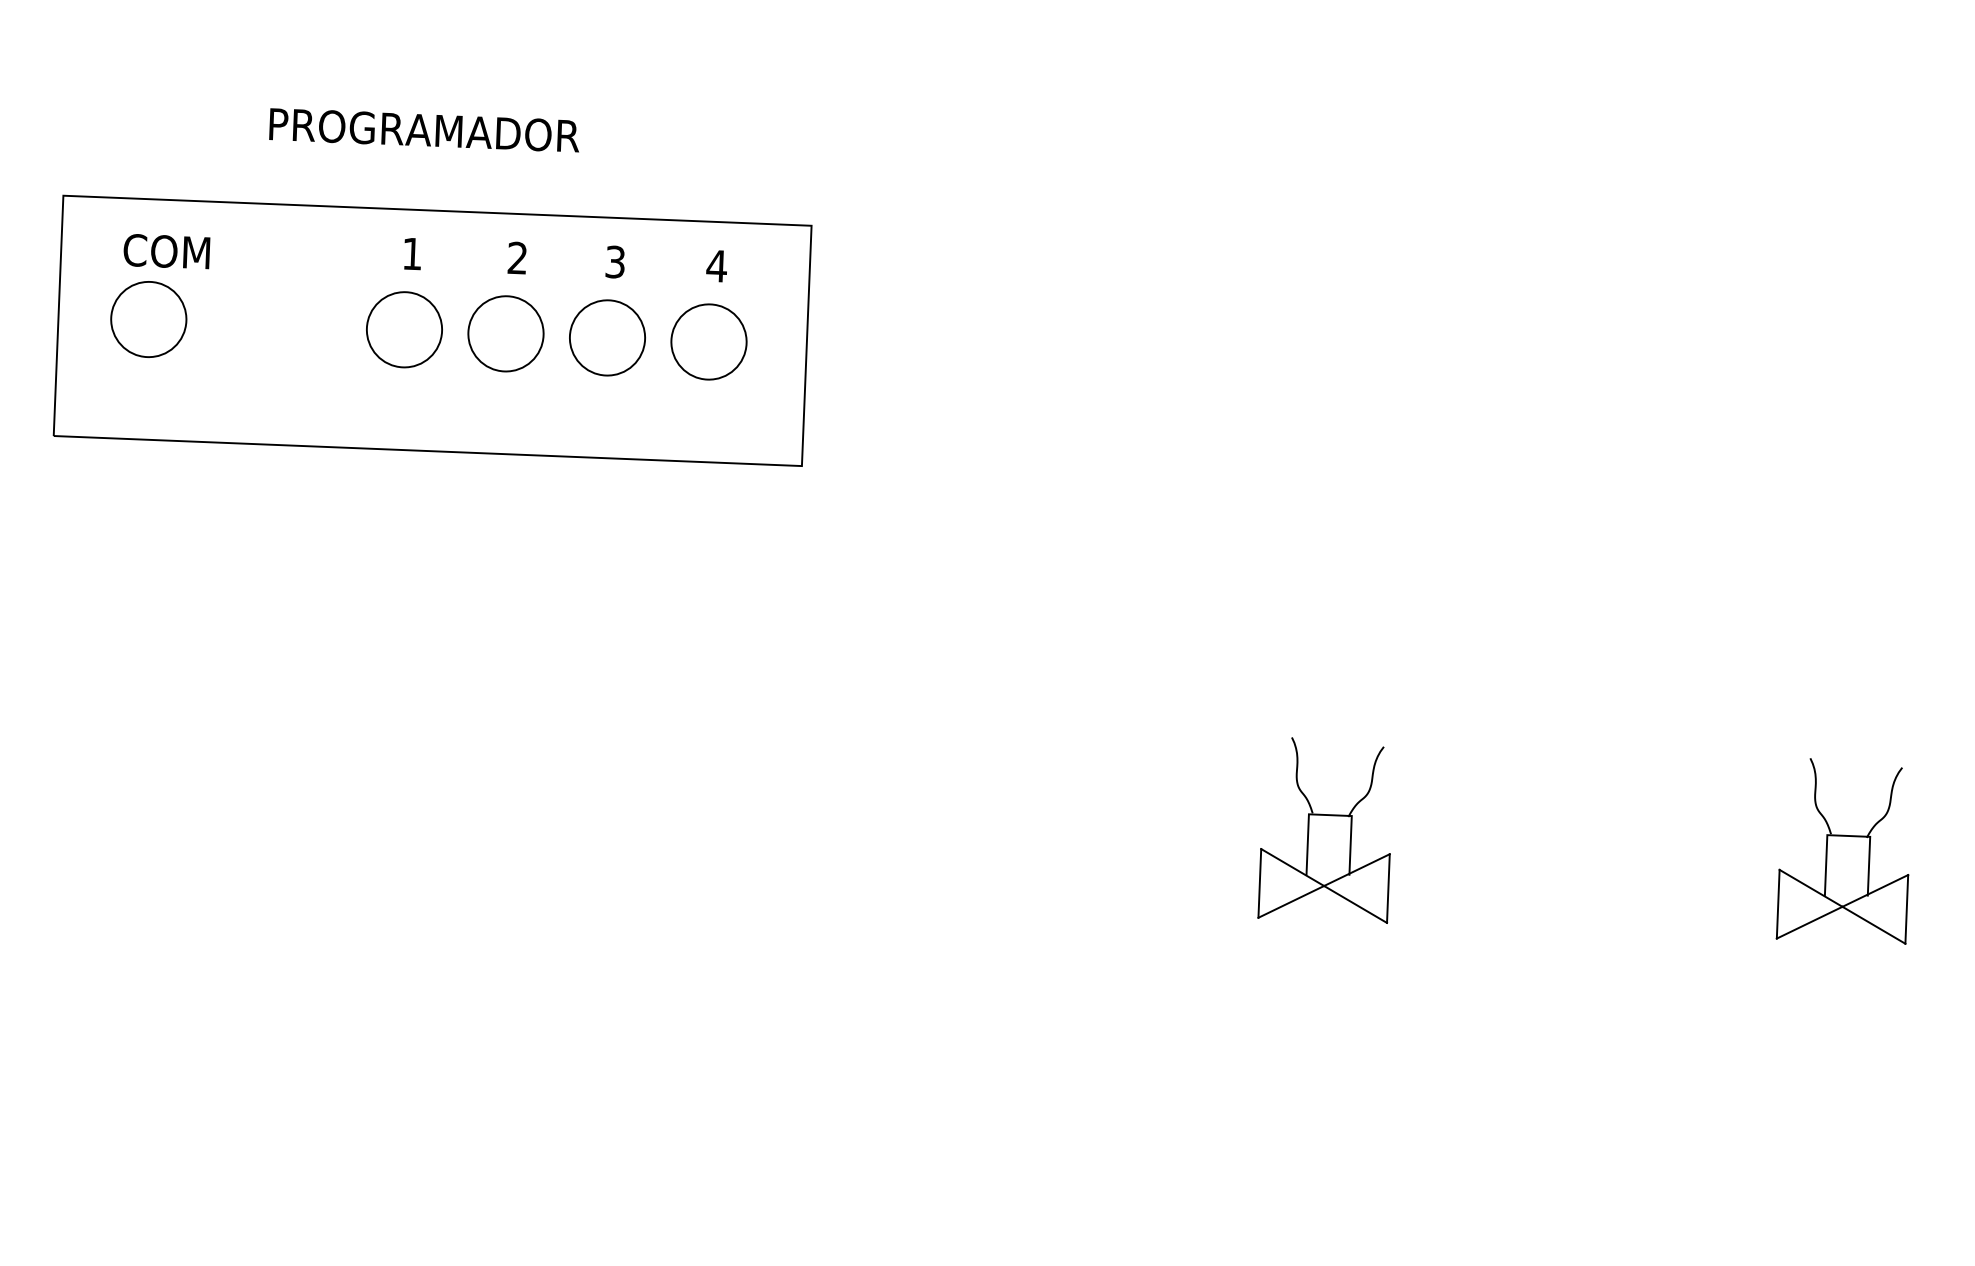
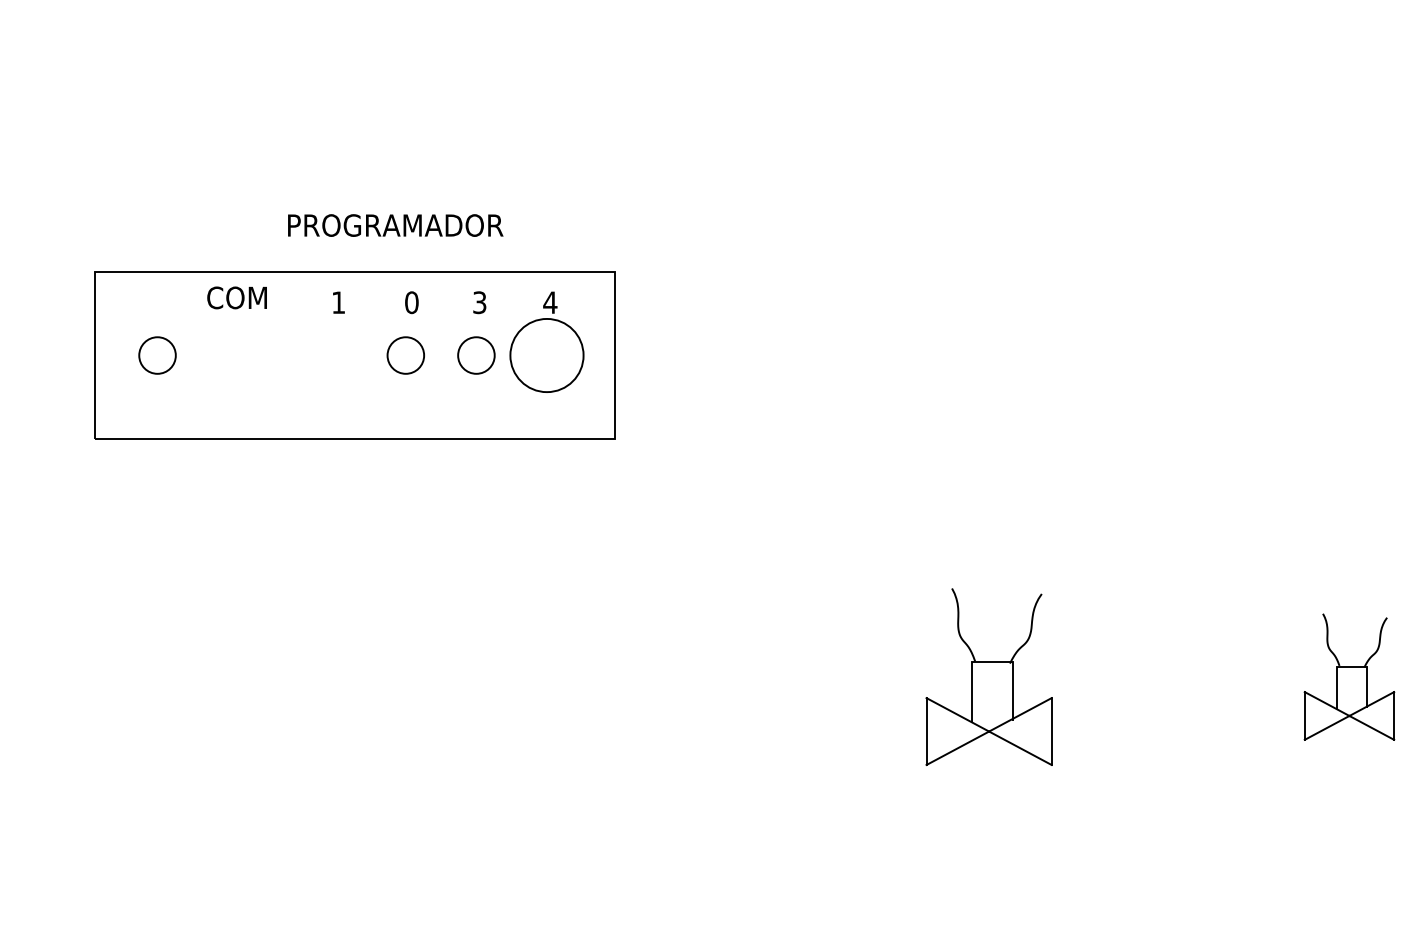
text: (424, 130) -> (395, 225), moved
text: (165, 250) -> (236, 297), moved
text: (517, 257) -> (411, 302), 2 -> 0
circle: (148, 319) -> (157, 355), size x0.7
circle: (404, 329) -> (335, 355), removed
circle: (505, 333) -> (405, 355), size x0.7
circle: (607, 337) -> (476, 355), size x0.7
circle: (708, 341) -> (546, 355), size x1.4
part: (1325, 829) -> (988, 676), size x1.4

